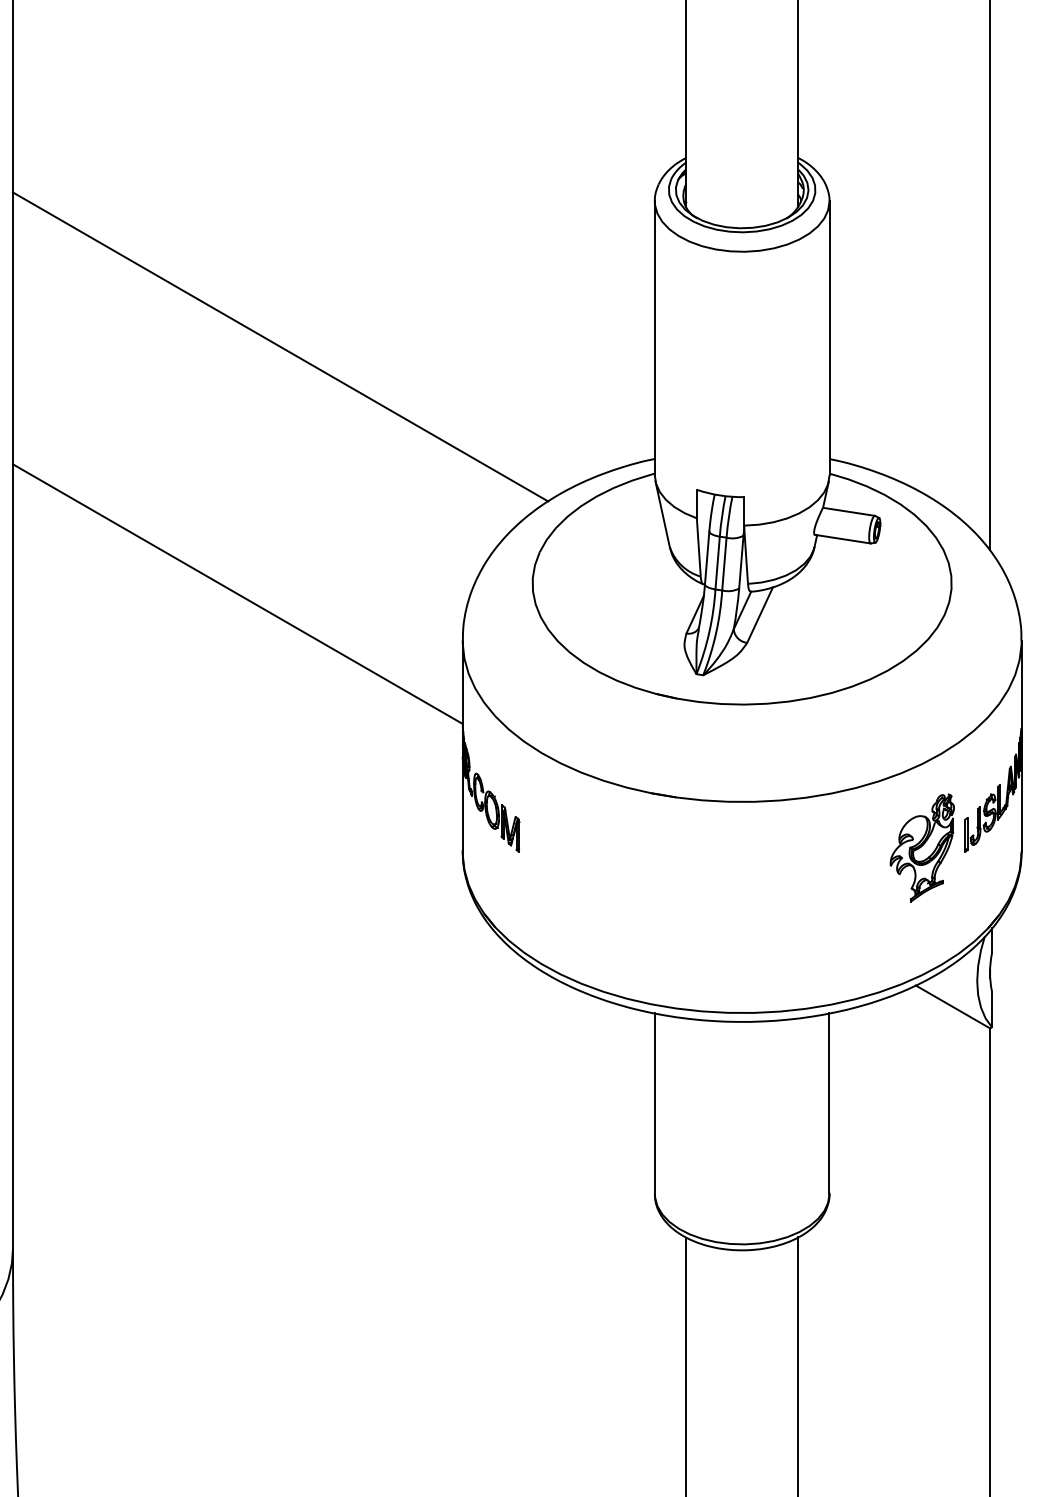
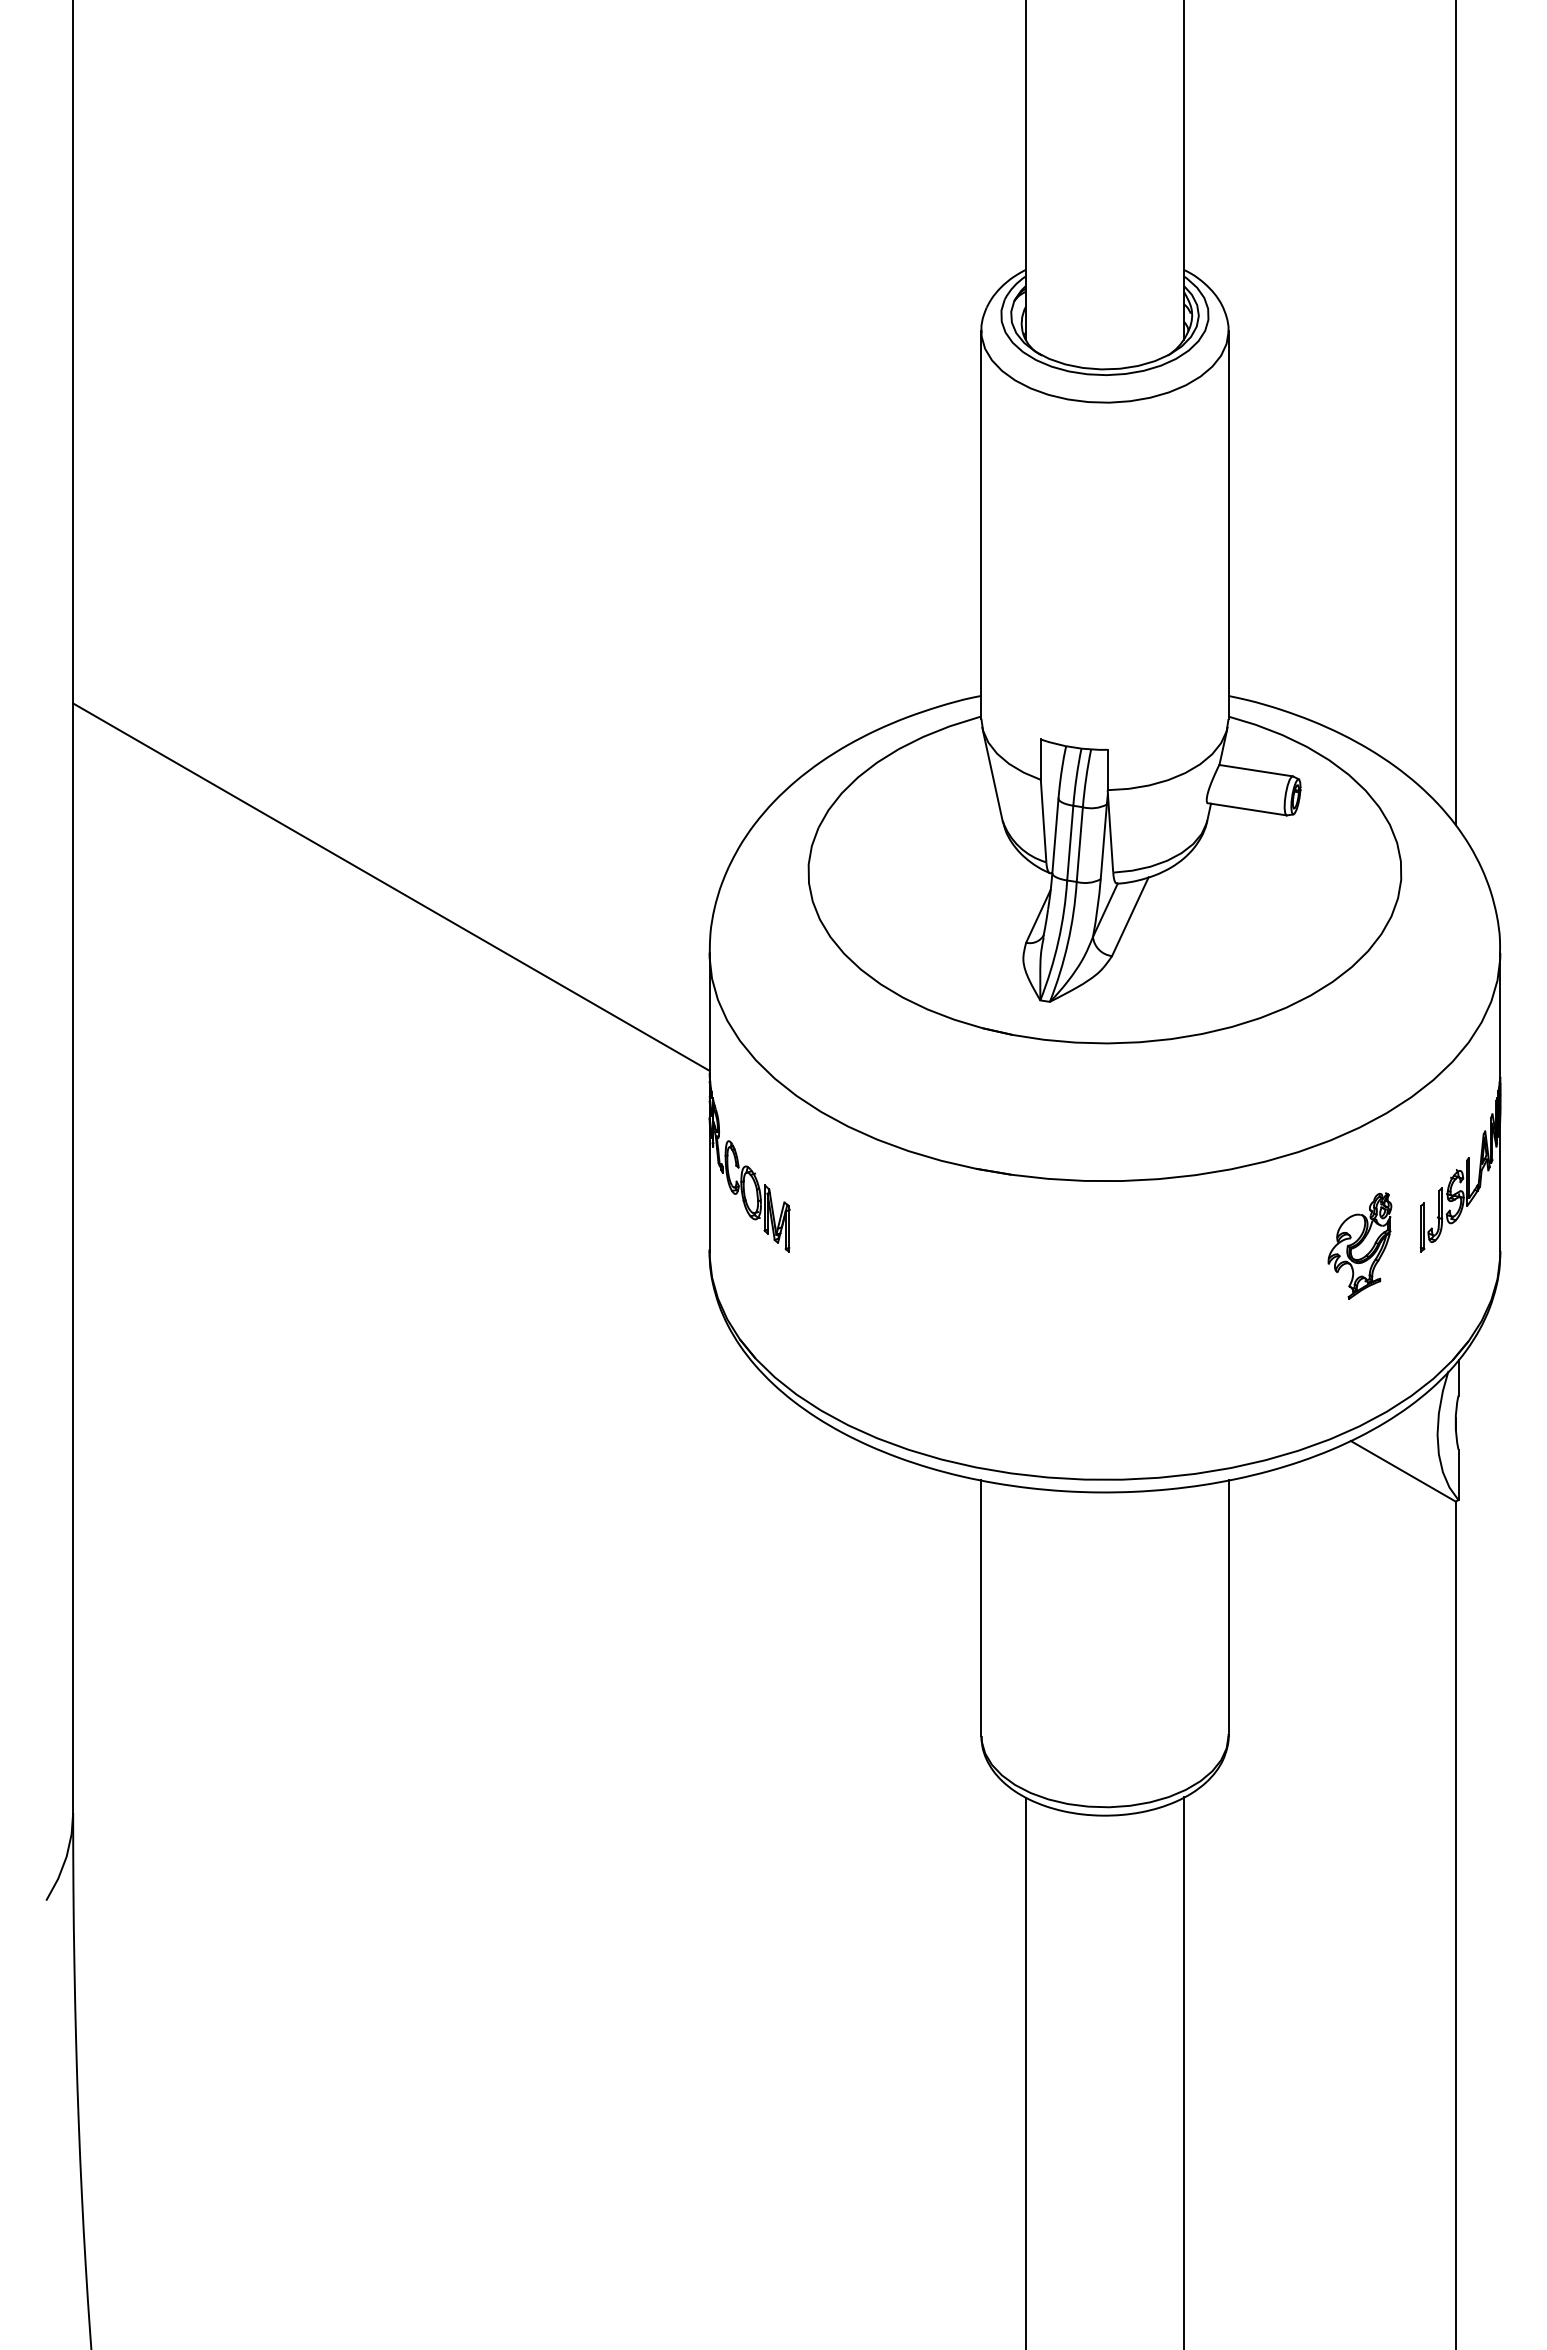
line: (280, 346) -> (451, 536), removed
part: (922, 847) -> (1359, 1245), size x0.7

